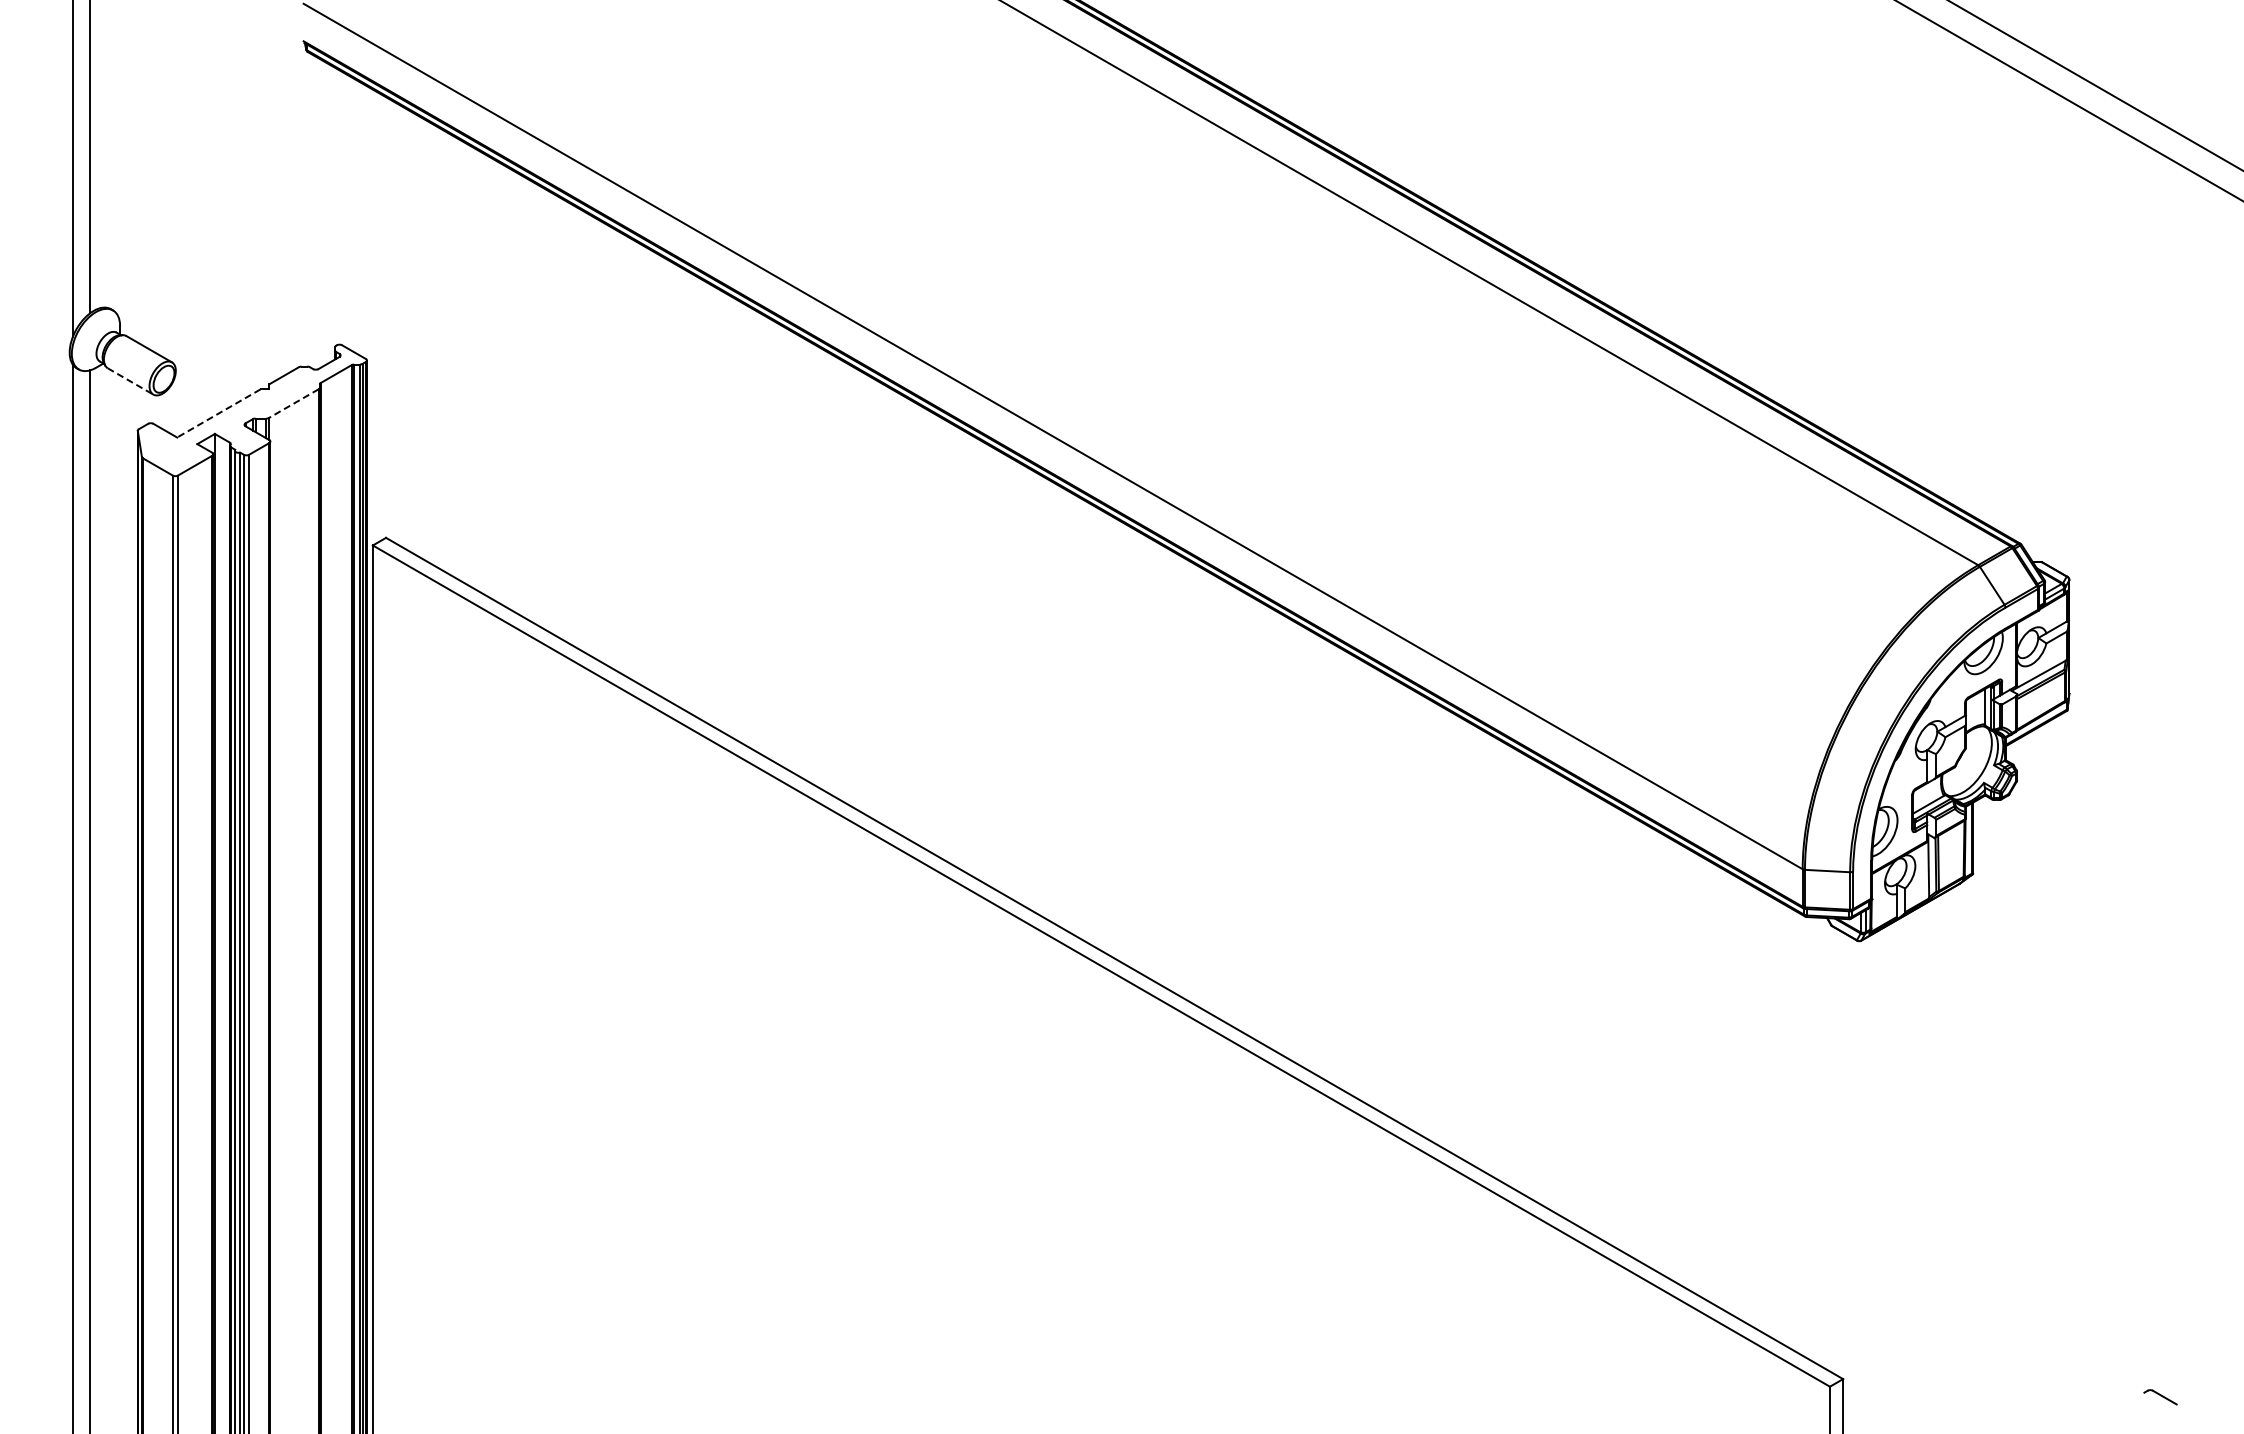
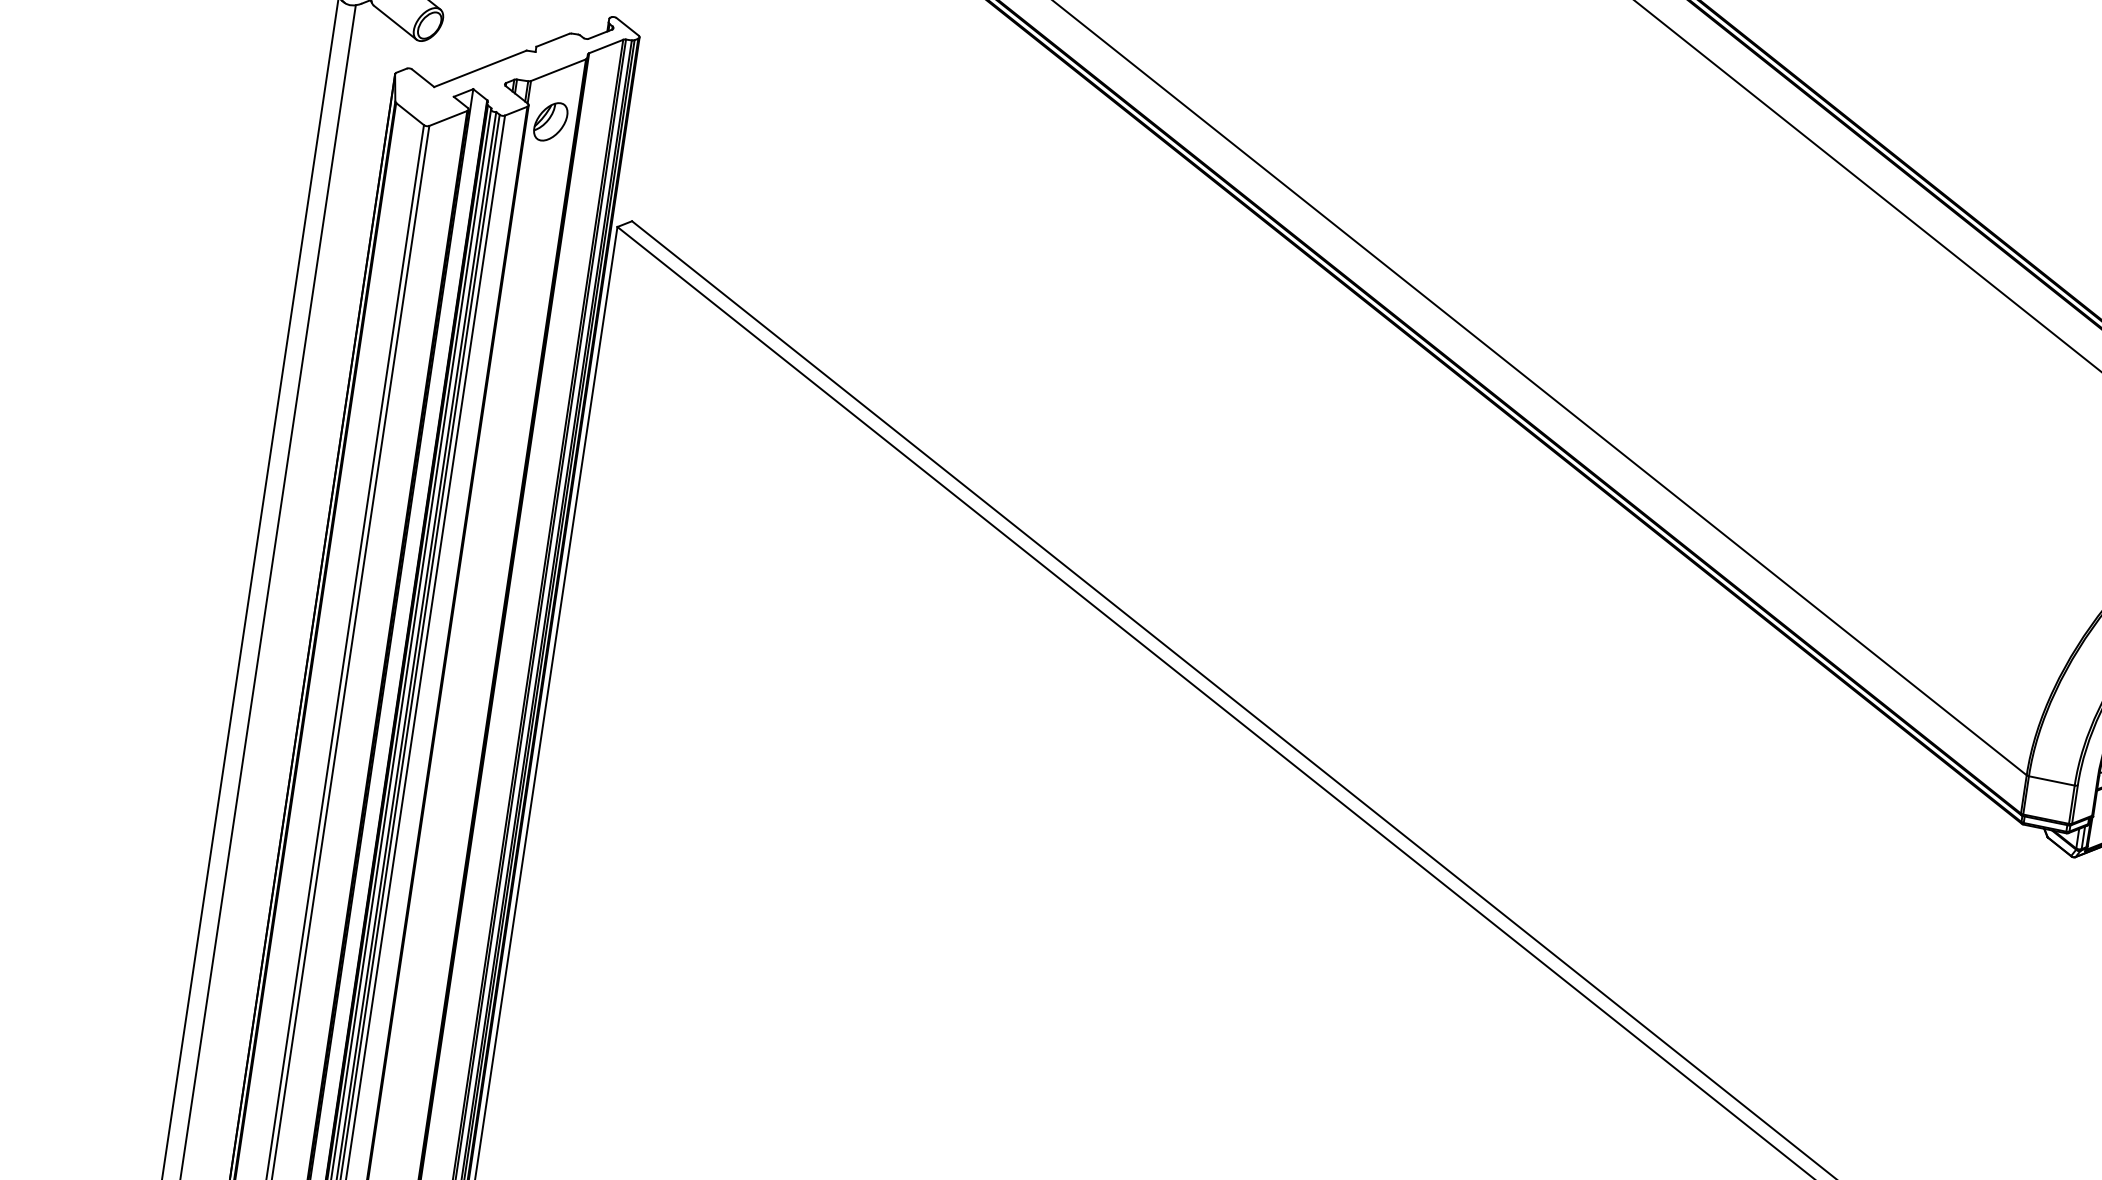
line: (131, 381) -> (396, 22), dashed -> solid
line: (293, 403) -> (558, 70), dashed -> solid
line: (218, 413) -> (480, 68), dashed -> solid
part: (293, 454) -> (550, 122), added

